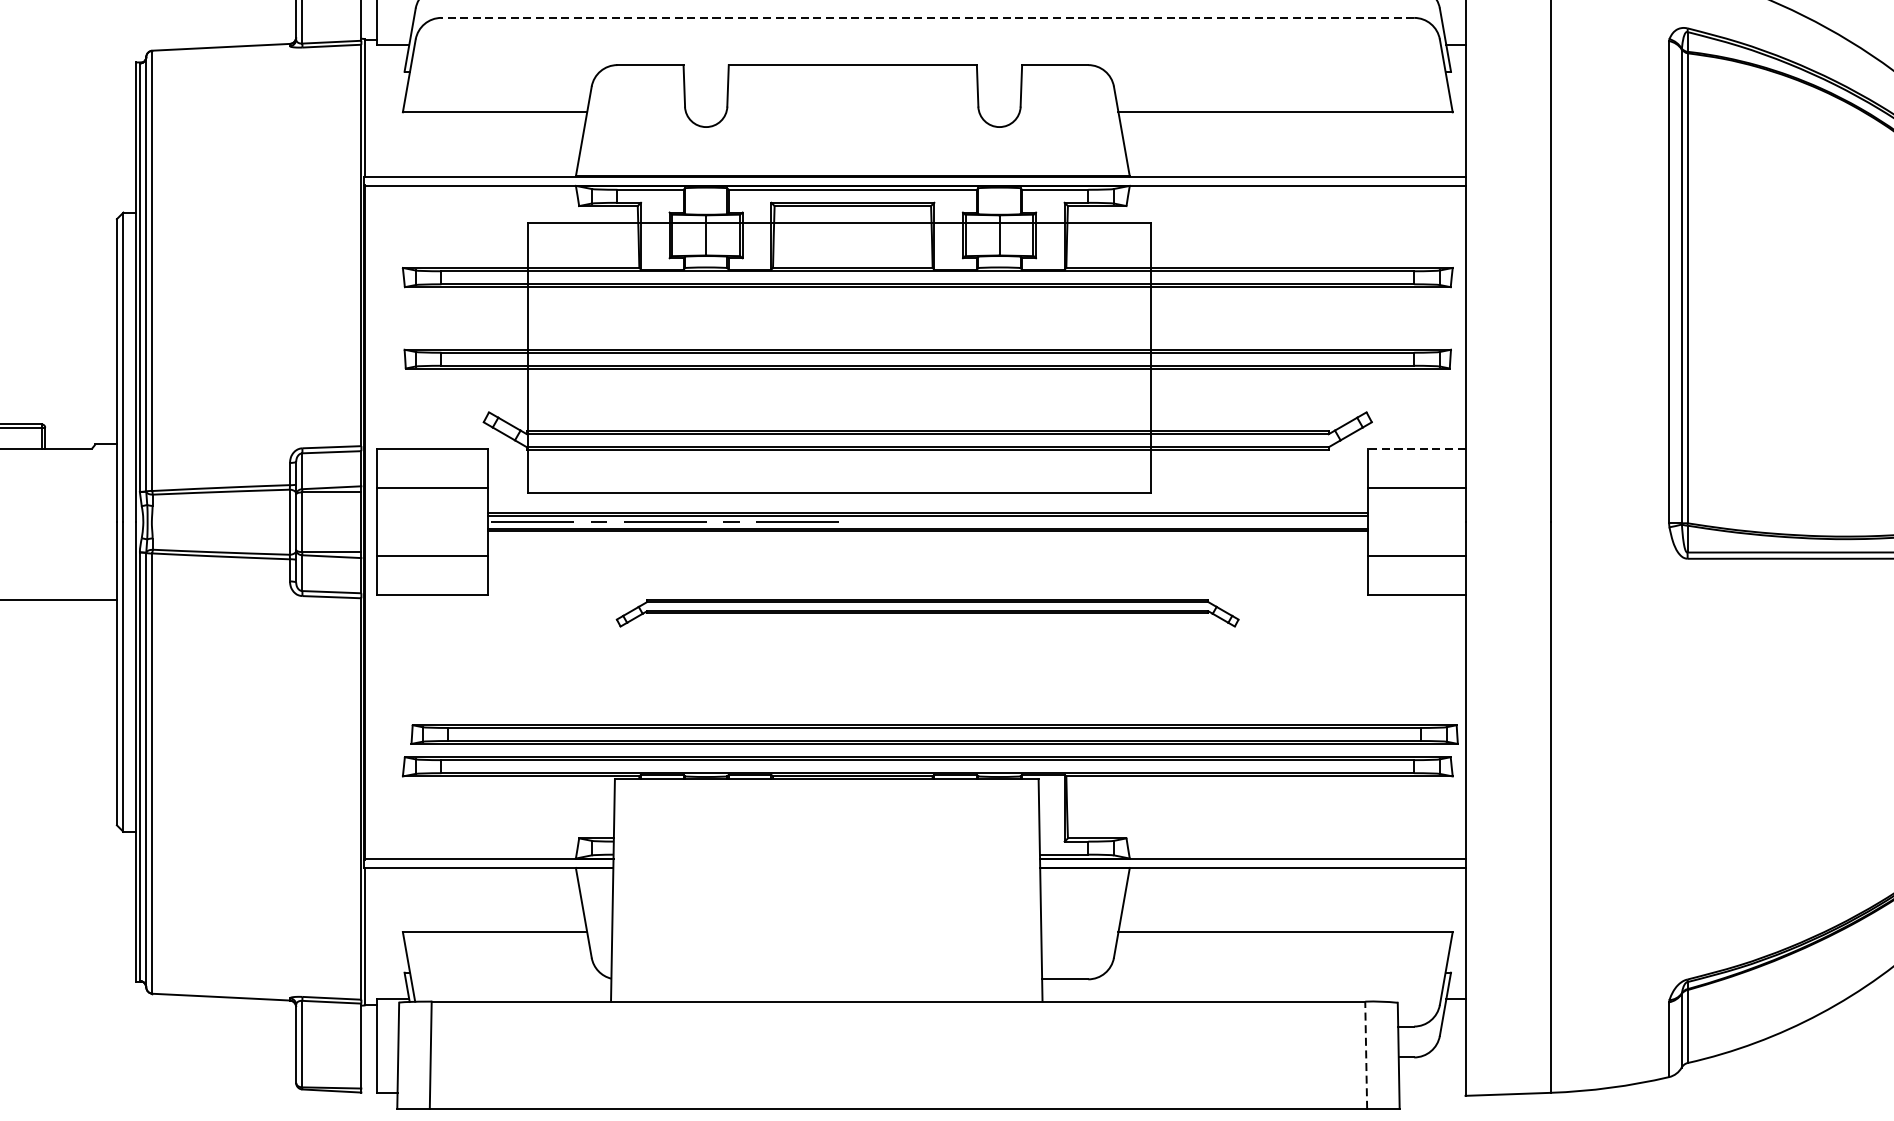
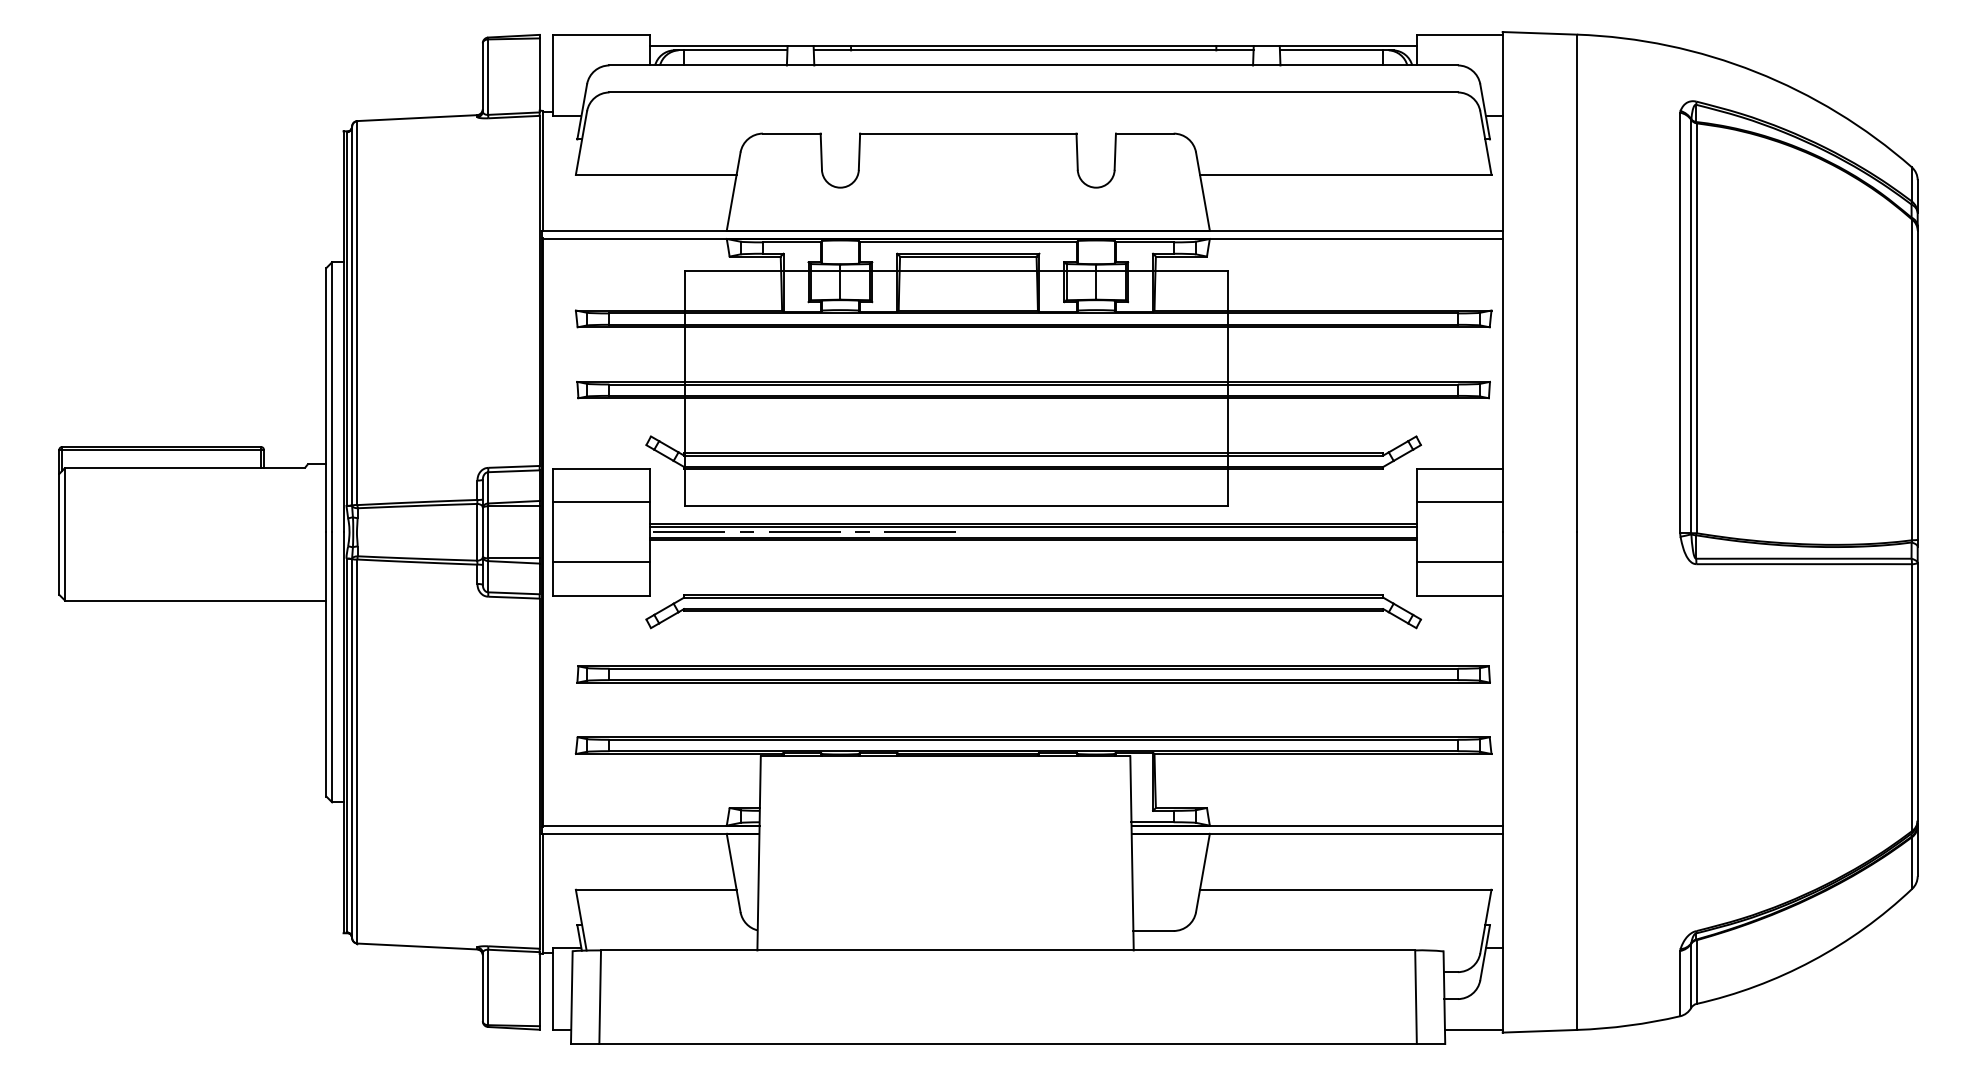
line: (927, 17) -> (1033, 92), dashed -> solid
line: (1417, 449) -> (1460, 468), dashed -> solid
part: (927, 613) -> (1033, 611), size x1.43
part: (934, 734) -> (1033, 674), moved
line: (1366, 1055) -> (1416, 997), dashed -> solid
line: (1432, 1092) -> (1473, 1029), added

